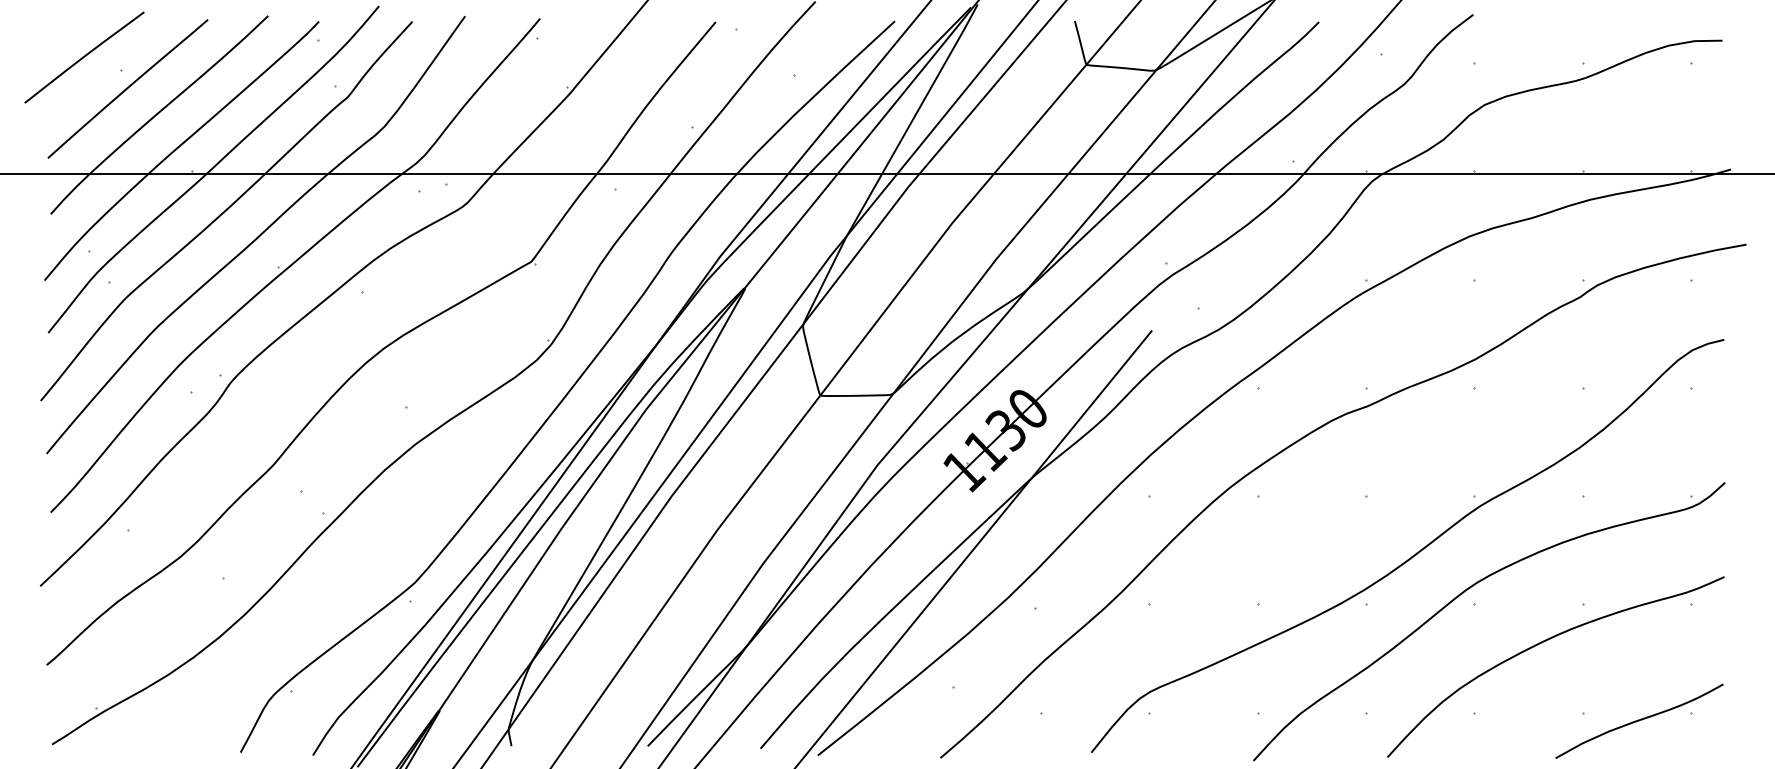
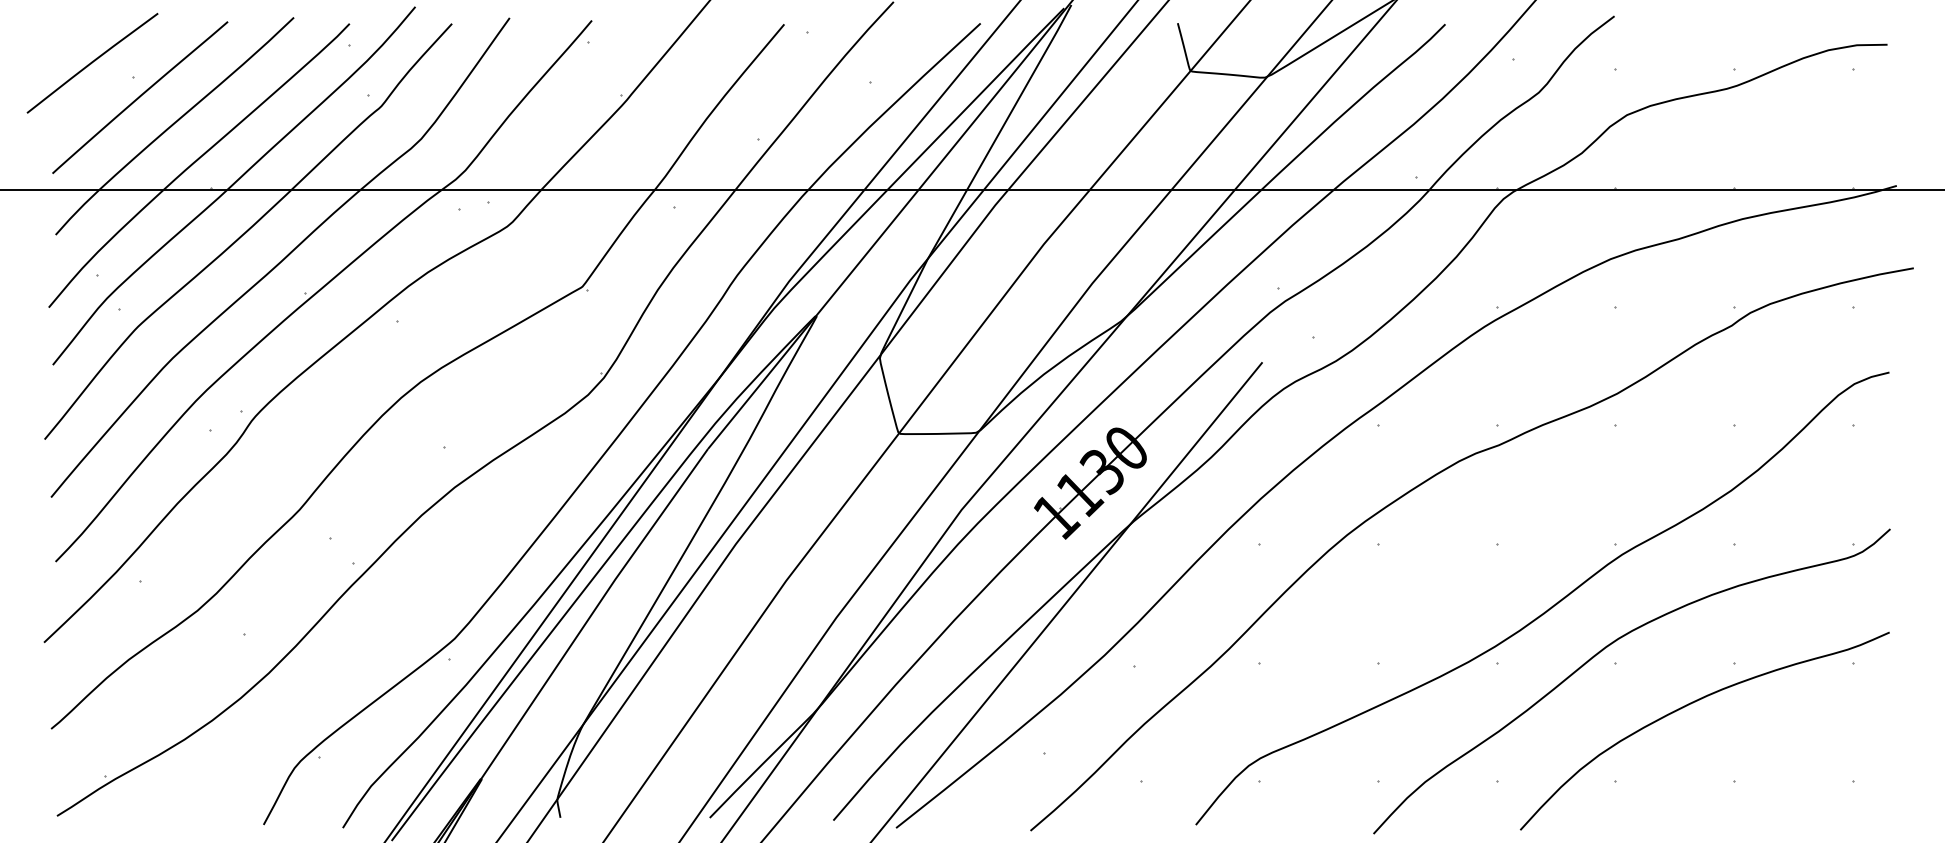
curve: (1639, 720) -> (1796, 789), removed

